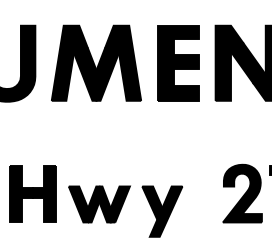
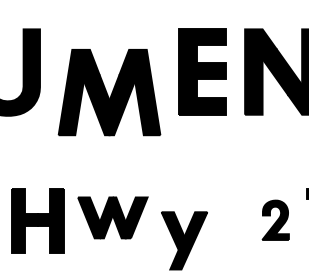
part: (96, 62) -> (109, 91), moved
part: (242, 193) -> (275, 220), size x0.6
part: (99, 204) -> (112, 217), moved

